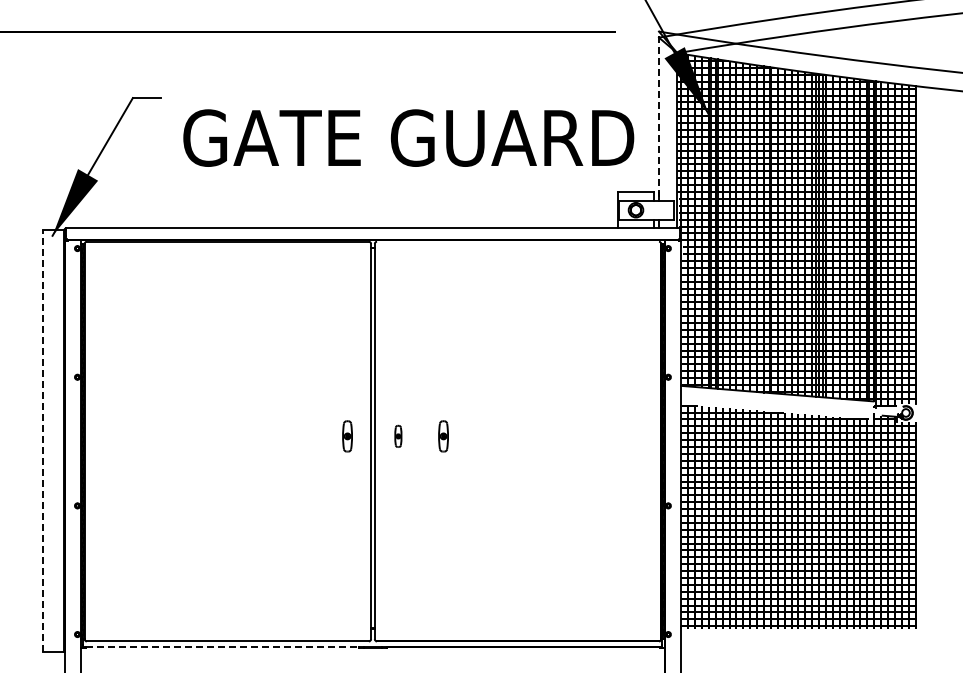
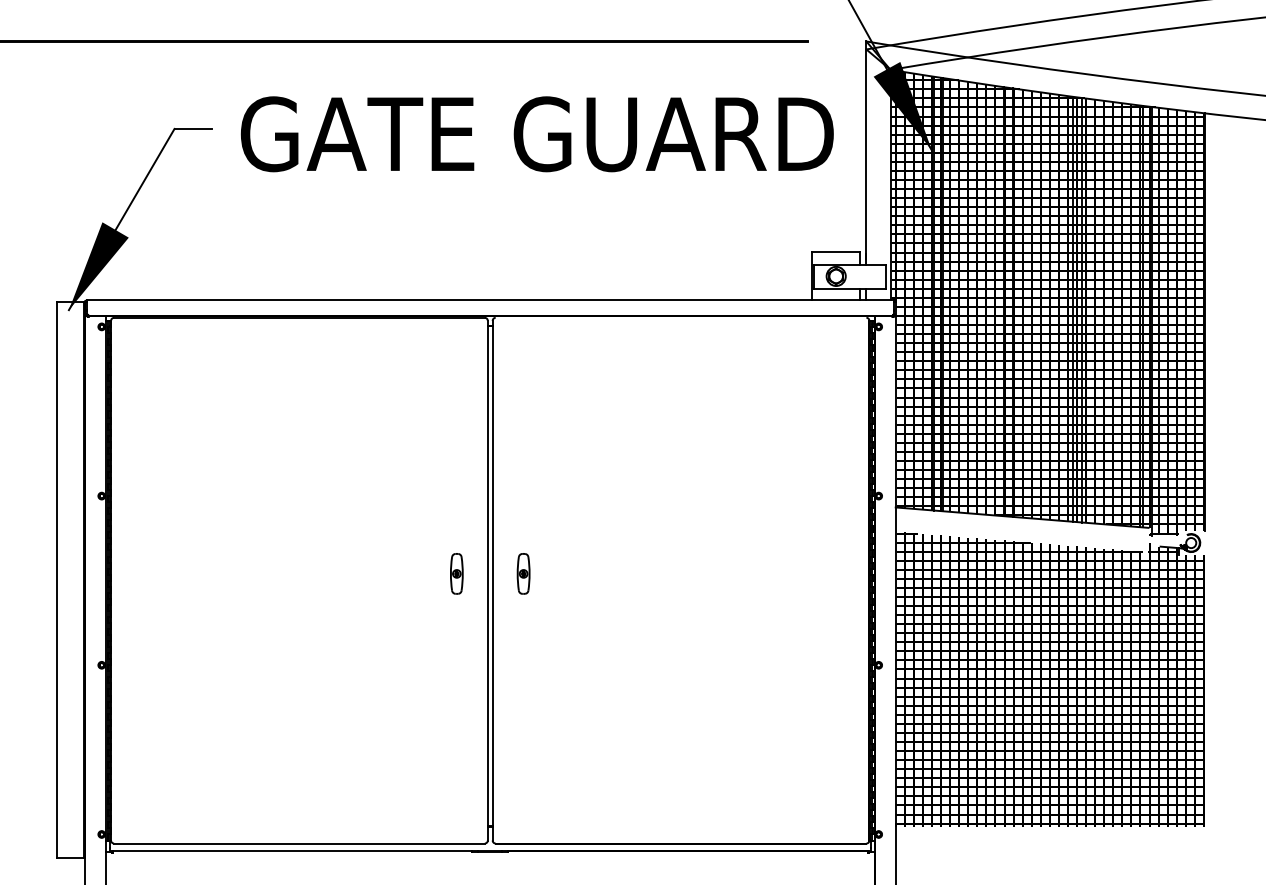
line: (658, 114) -> (865, 150), dashed -> solid
text: (408, 137) -> (536, 133), moved
part: (398, 436) -> (523, 574), size x1.43
part: (443, 436) -> (583, 574), removed
line: (43, 440) -> (56, 579), dashed -> solid
line: (222, 647) -> (292, 851), dashed -> solid

